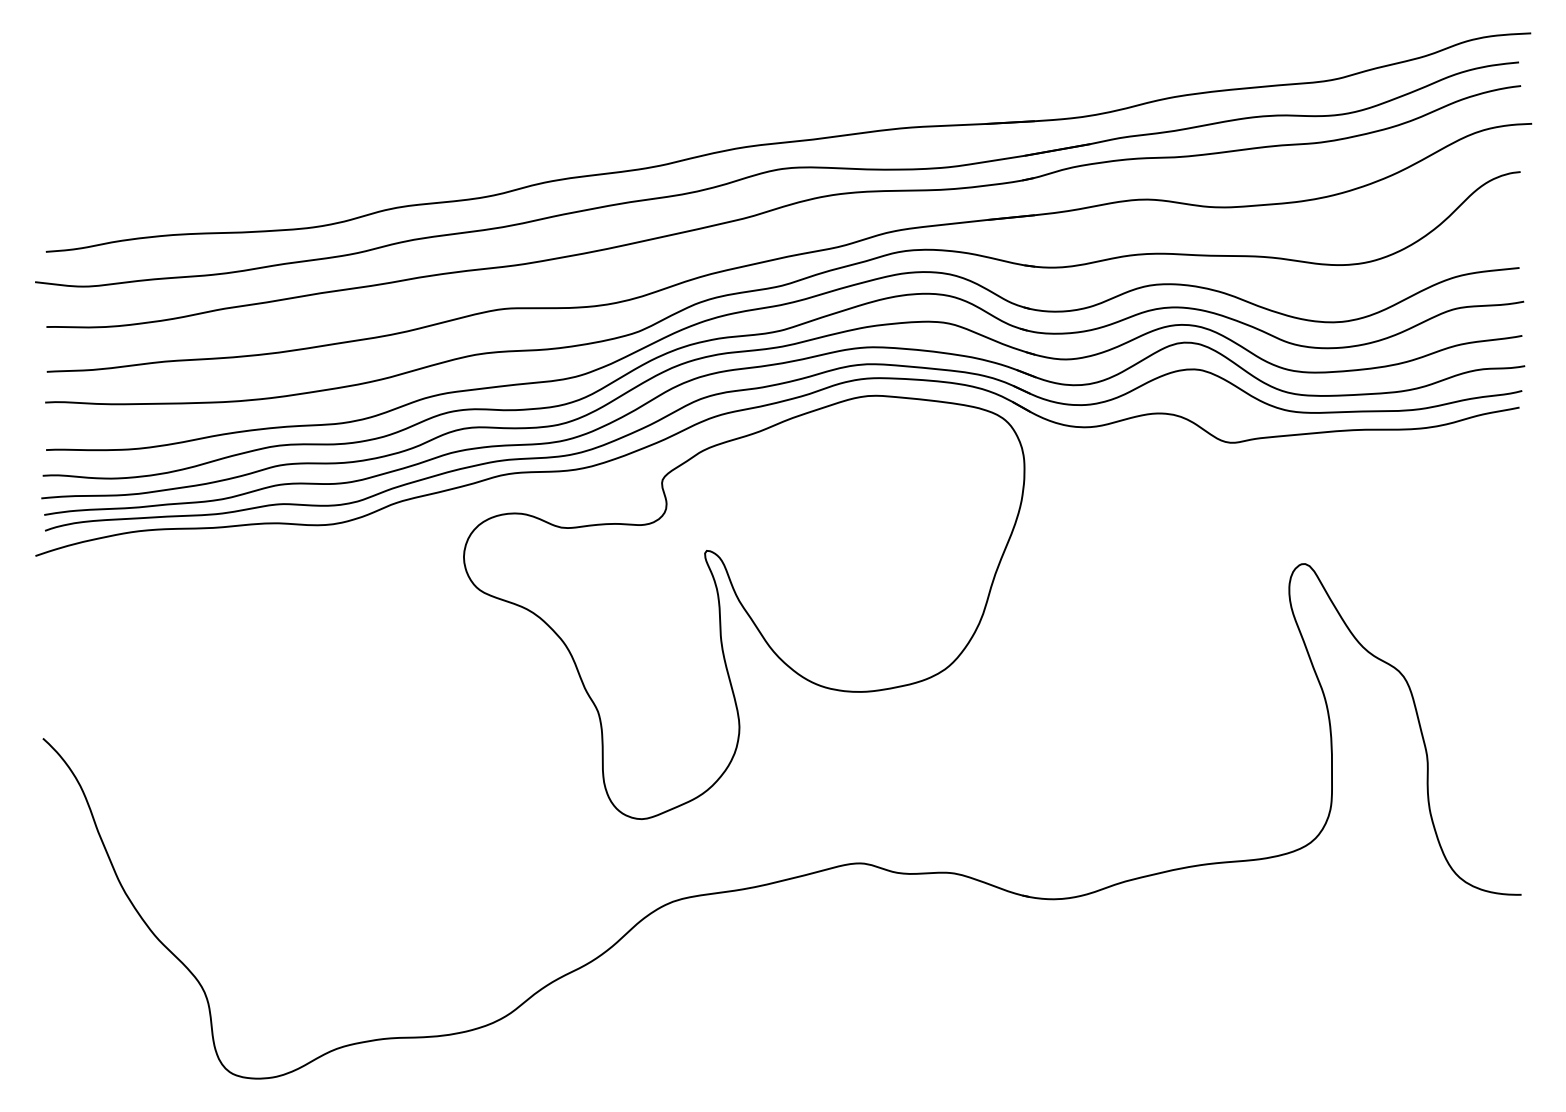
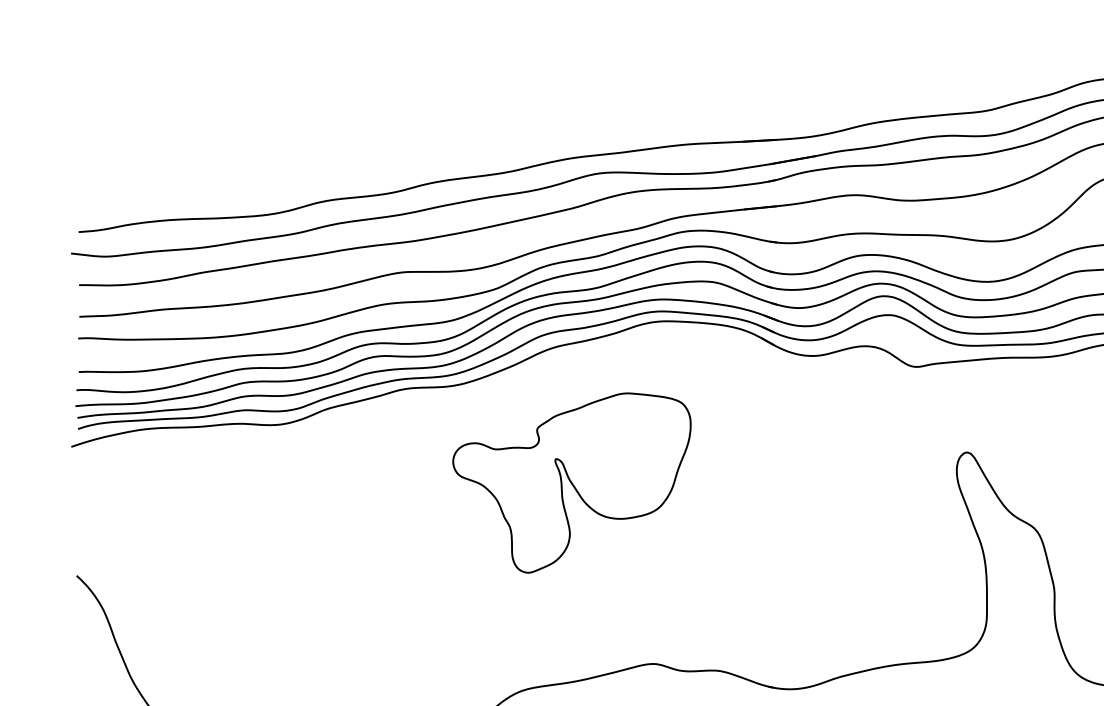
part: (744, 606) -> (572, 482), size x0.6

